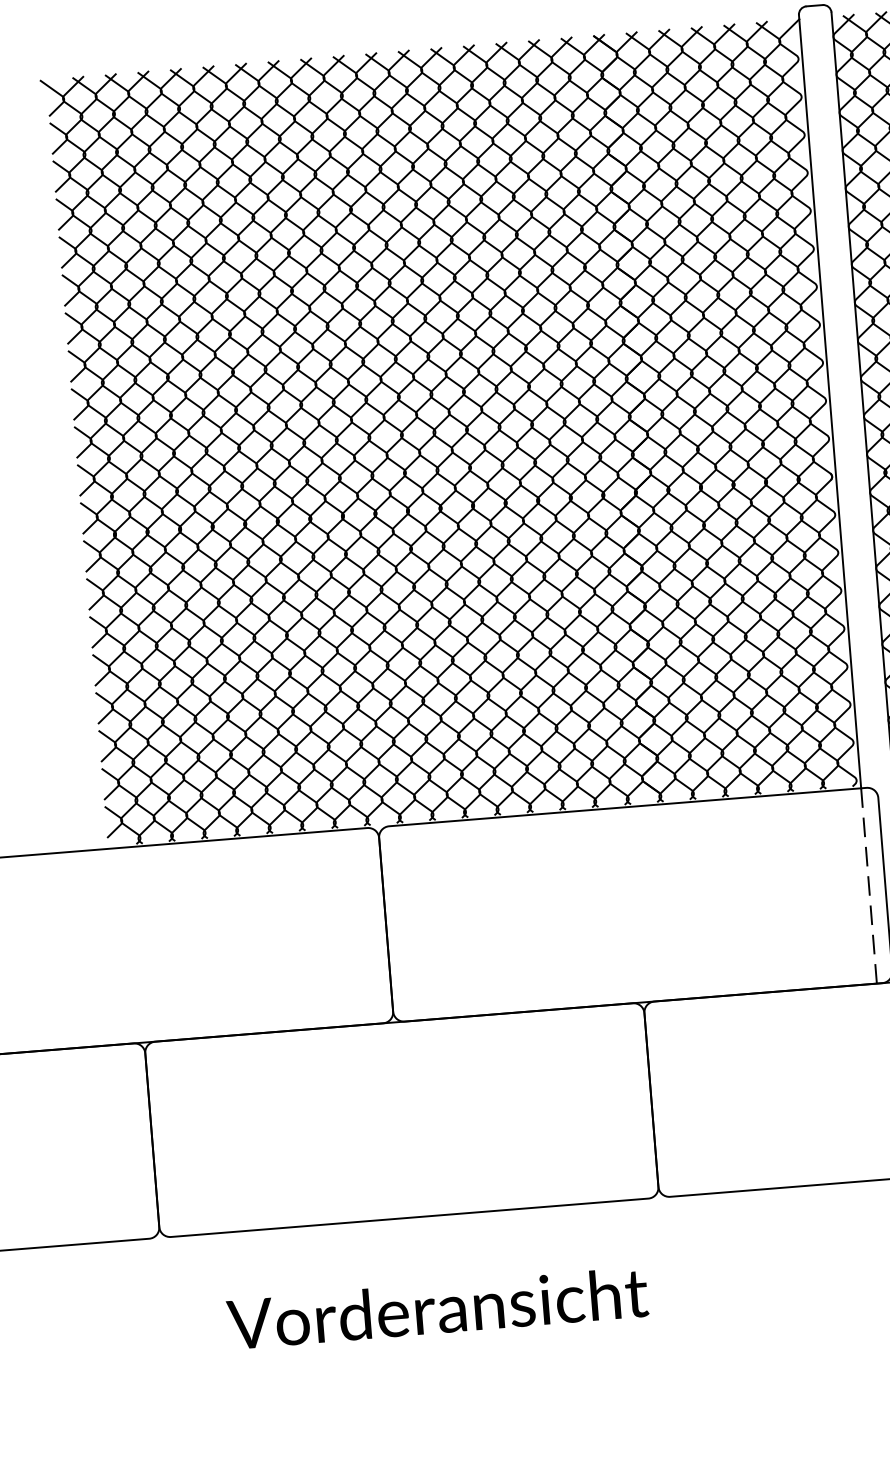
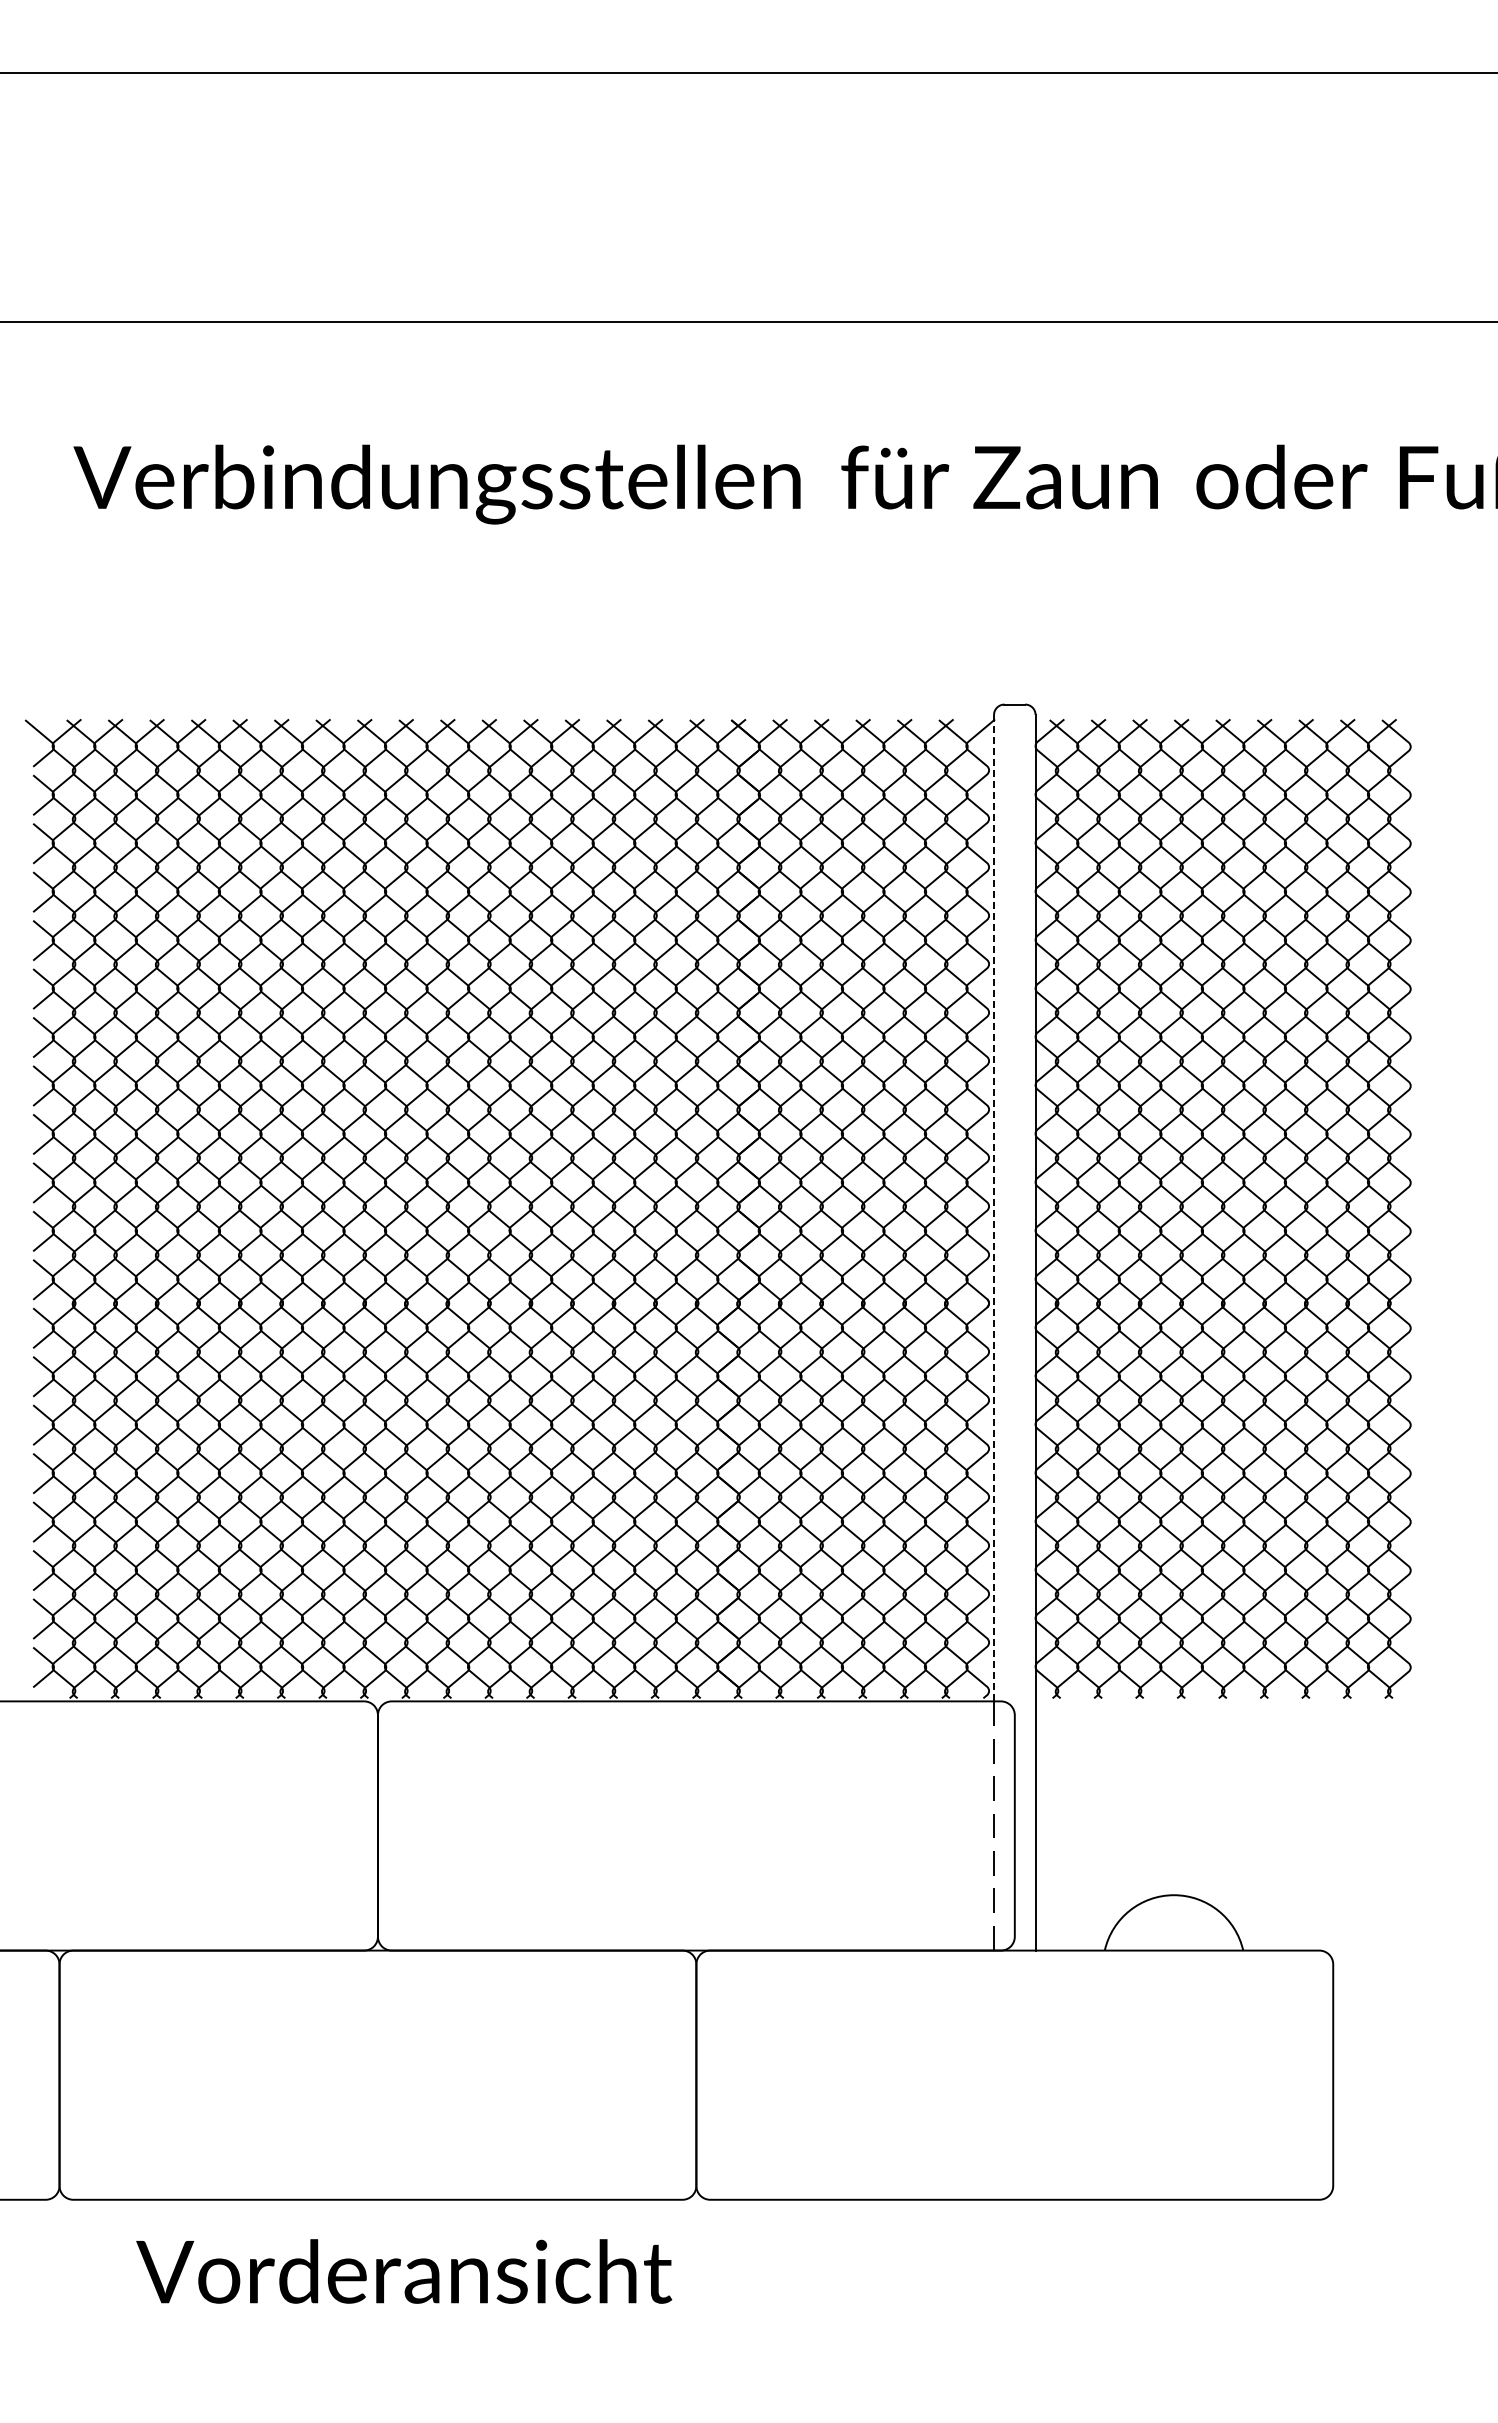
line: (830, 401) -> (994, 1207), solid -> dashed
text: (437, 1308) -> (404, 2271), moved

